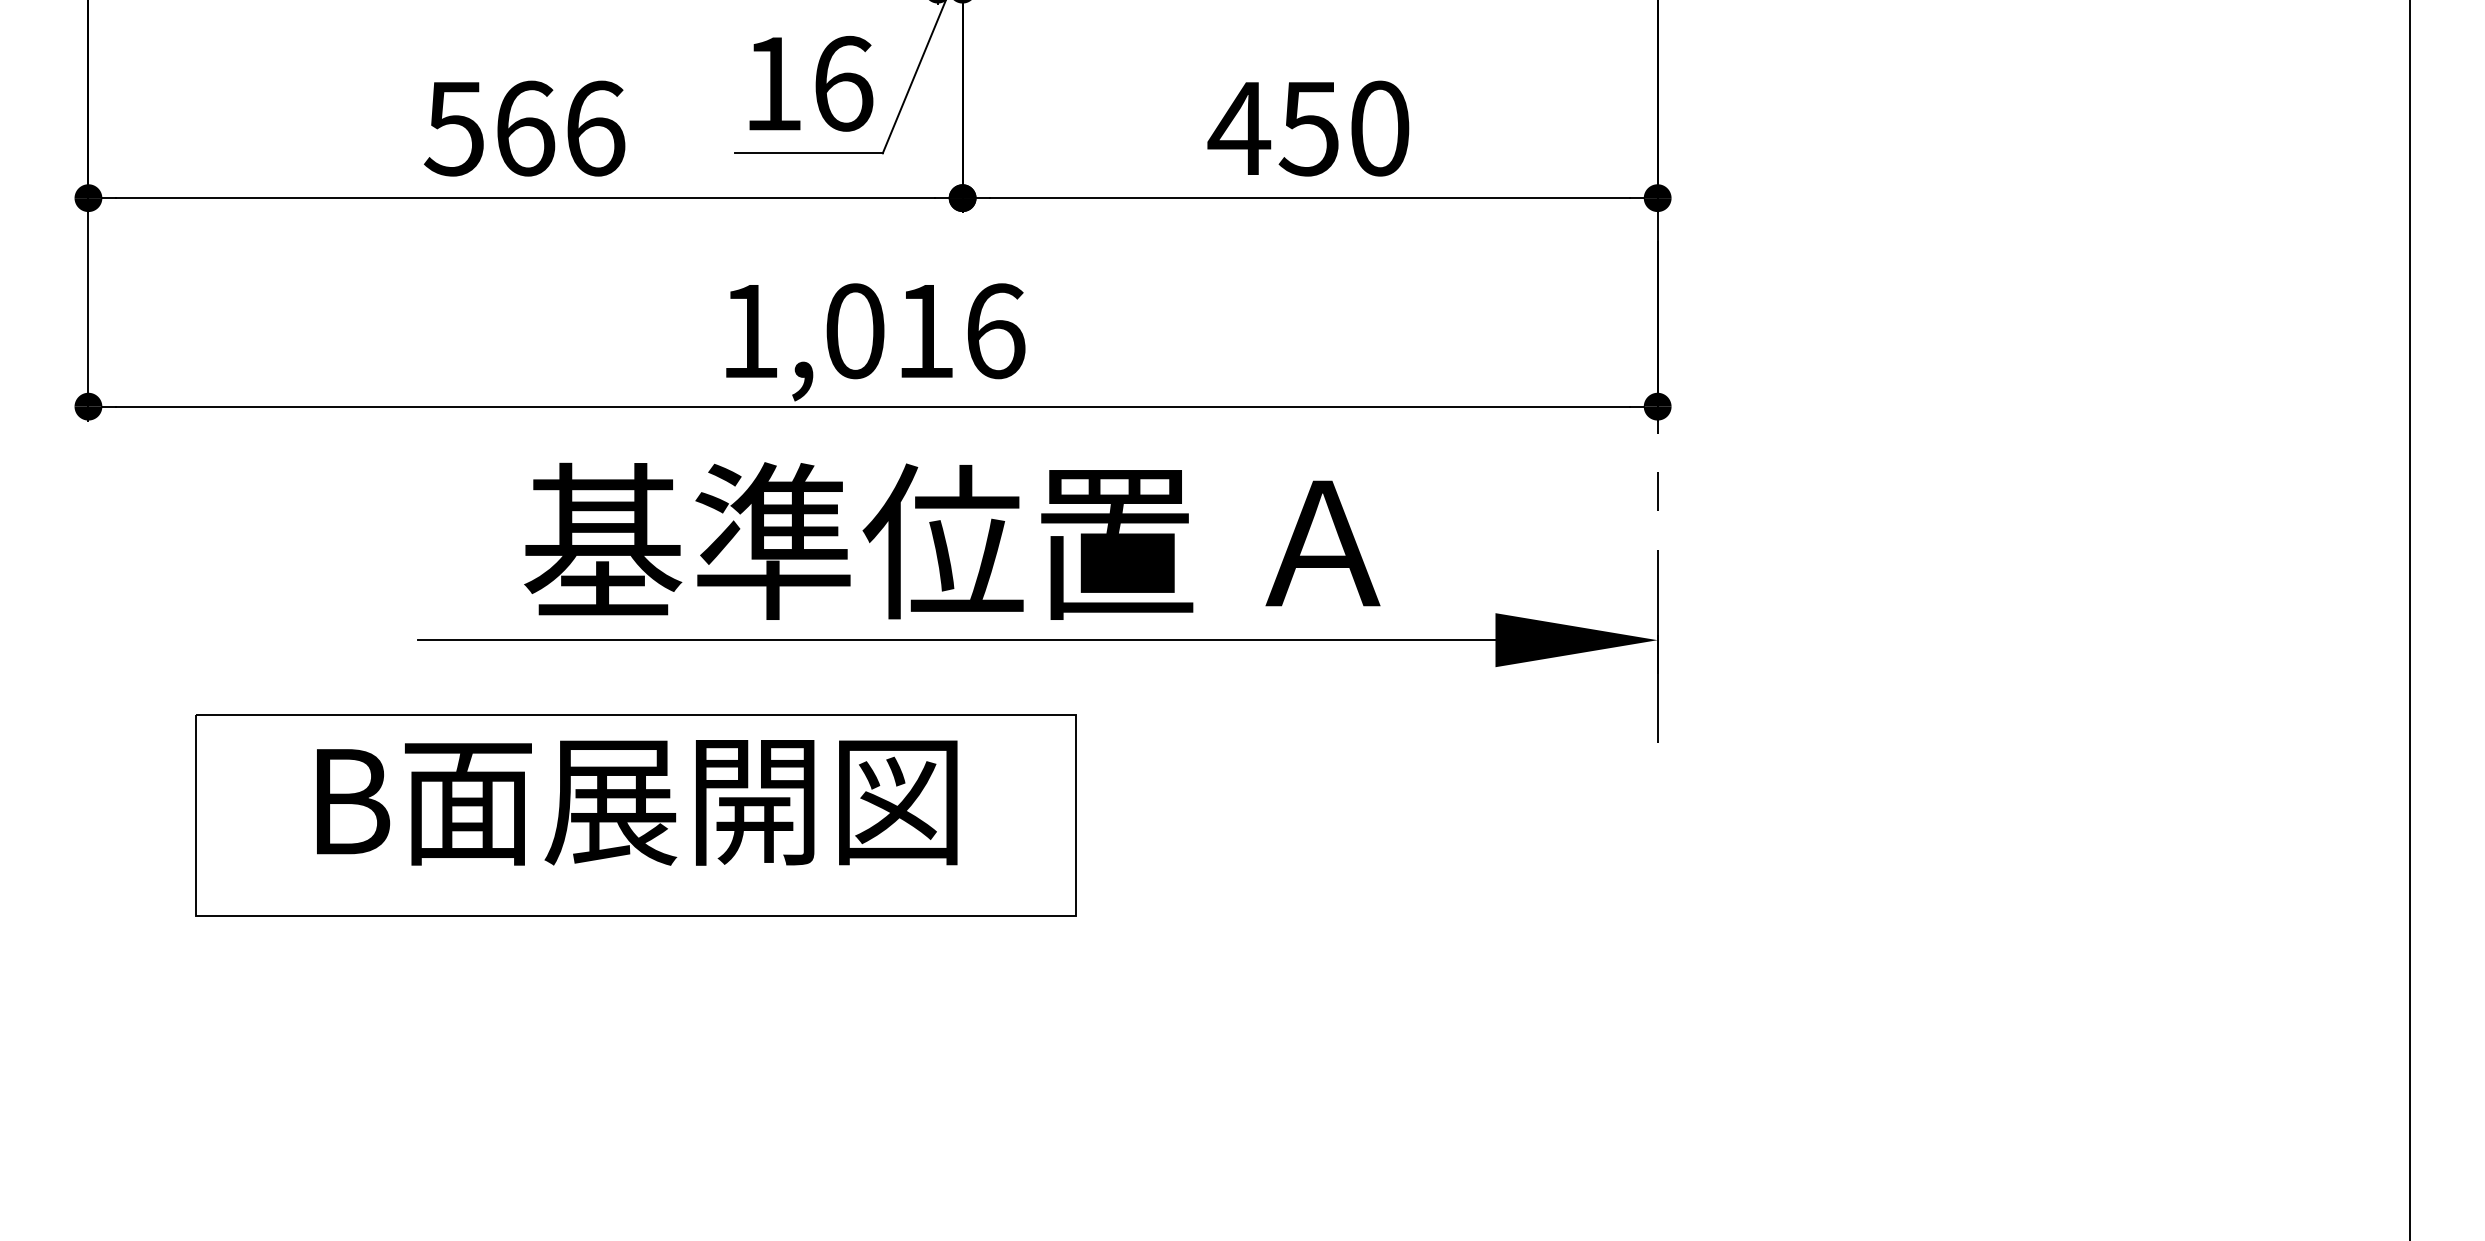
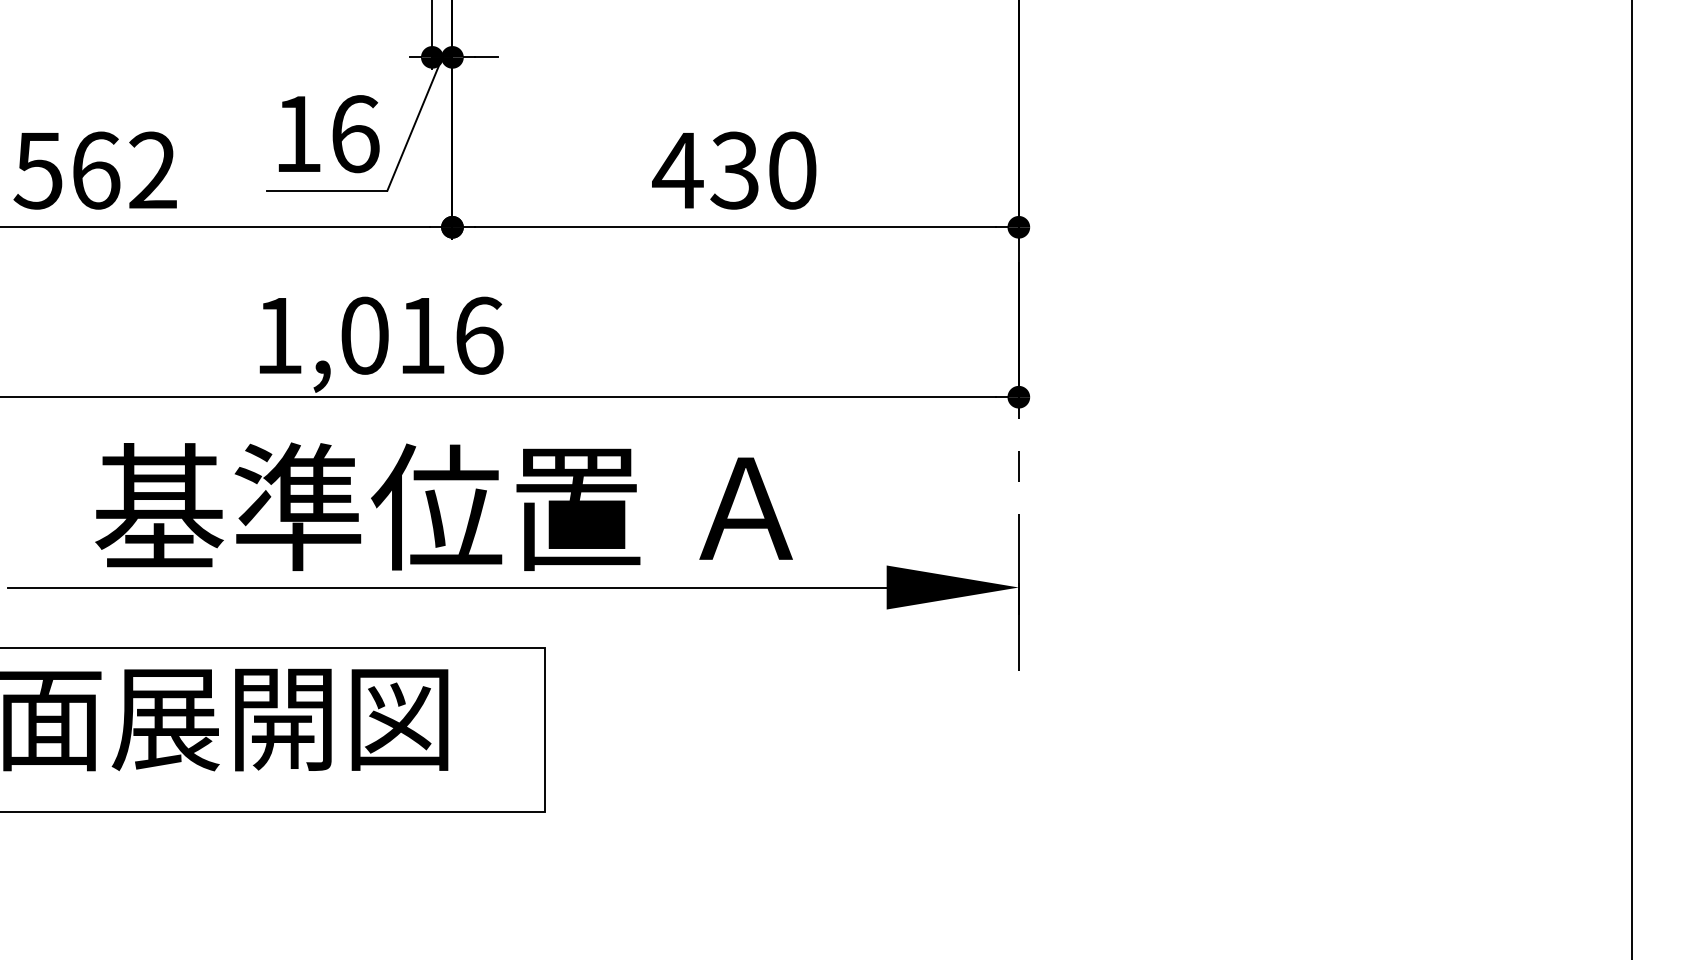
text: (595, 128) -> (153, 170), 566 -> 562
text: (1308, 128) -> (734, 170), 450 -> 430

